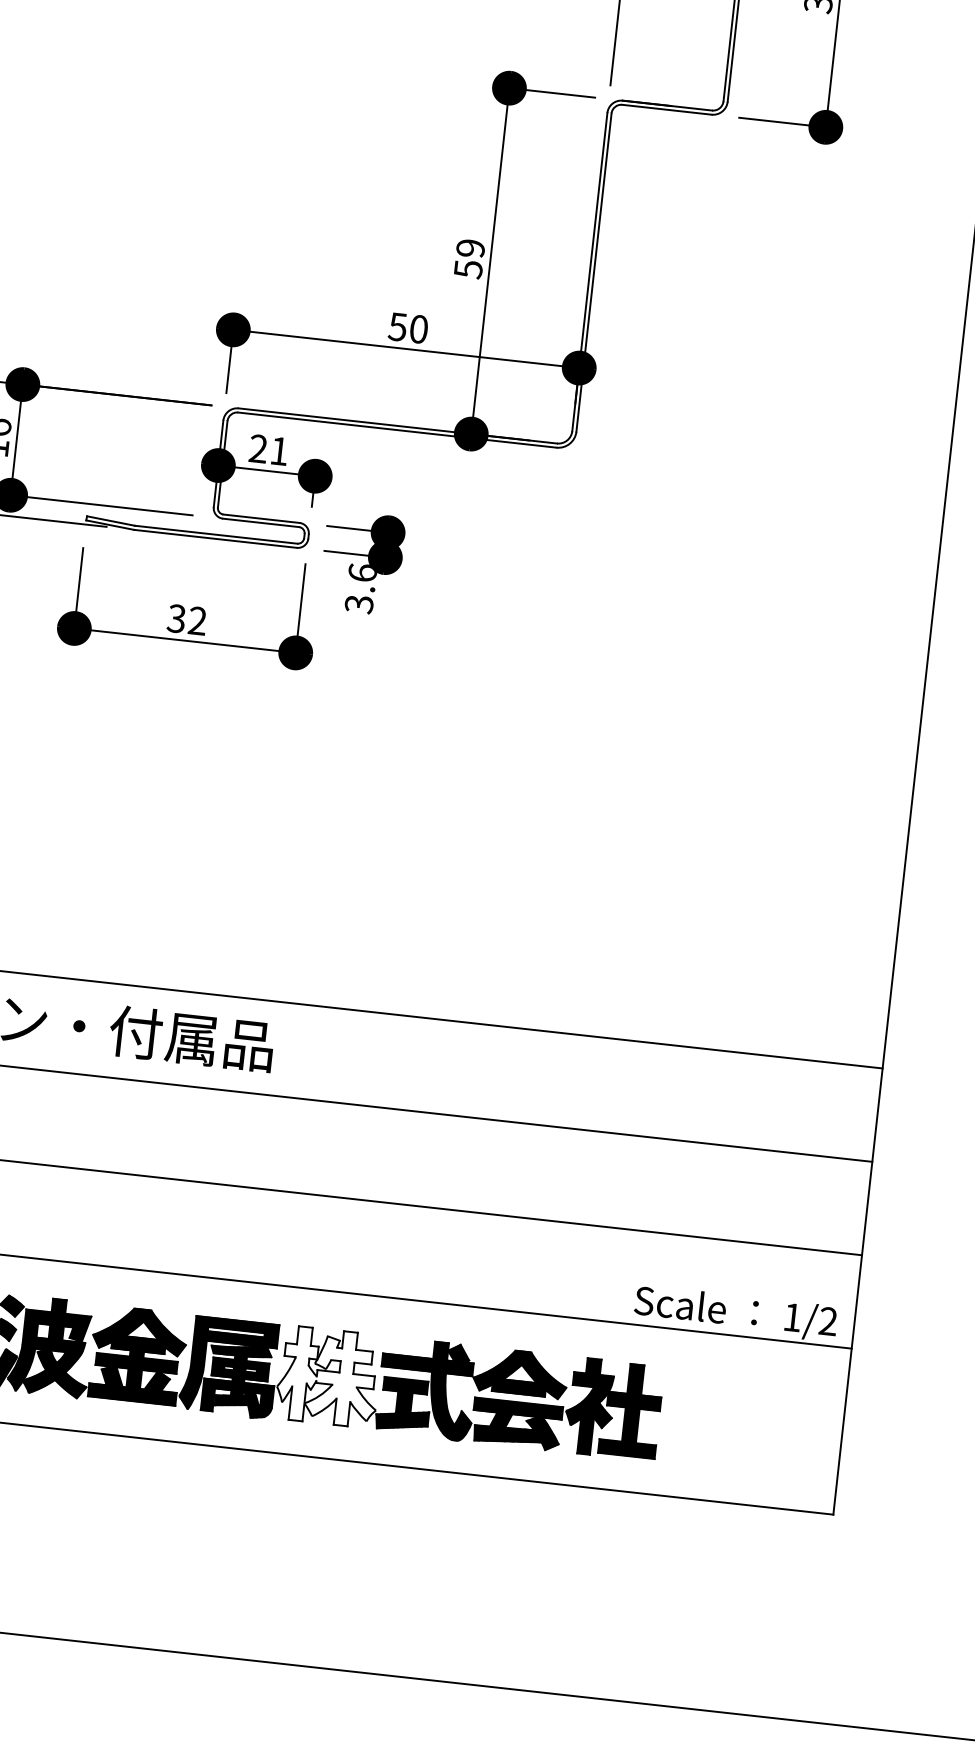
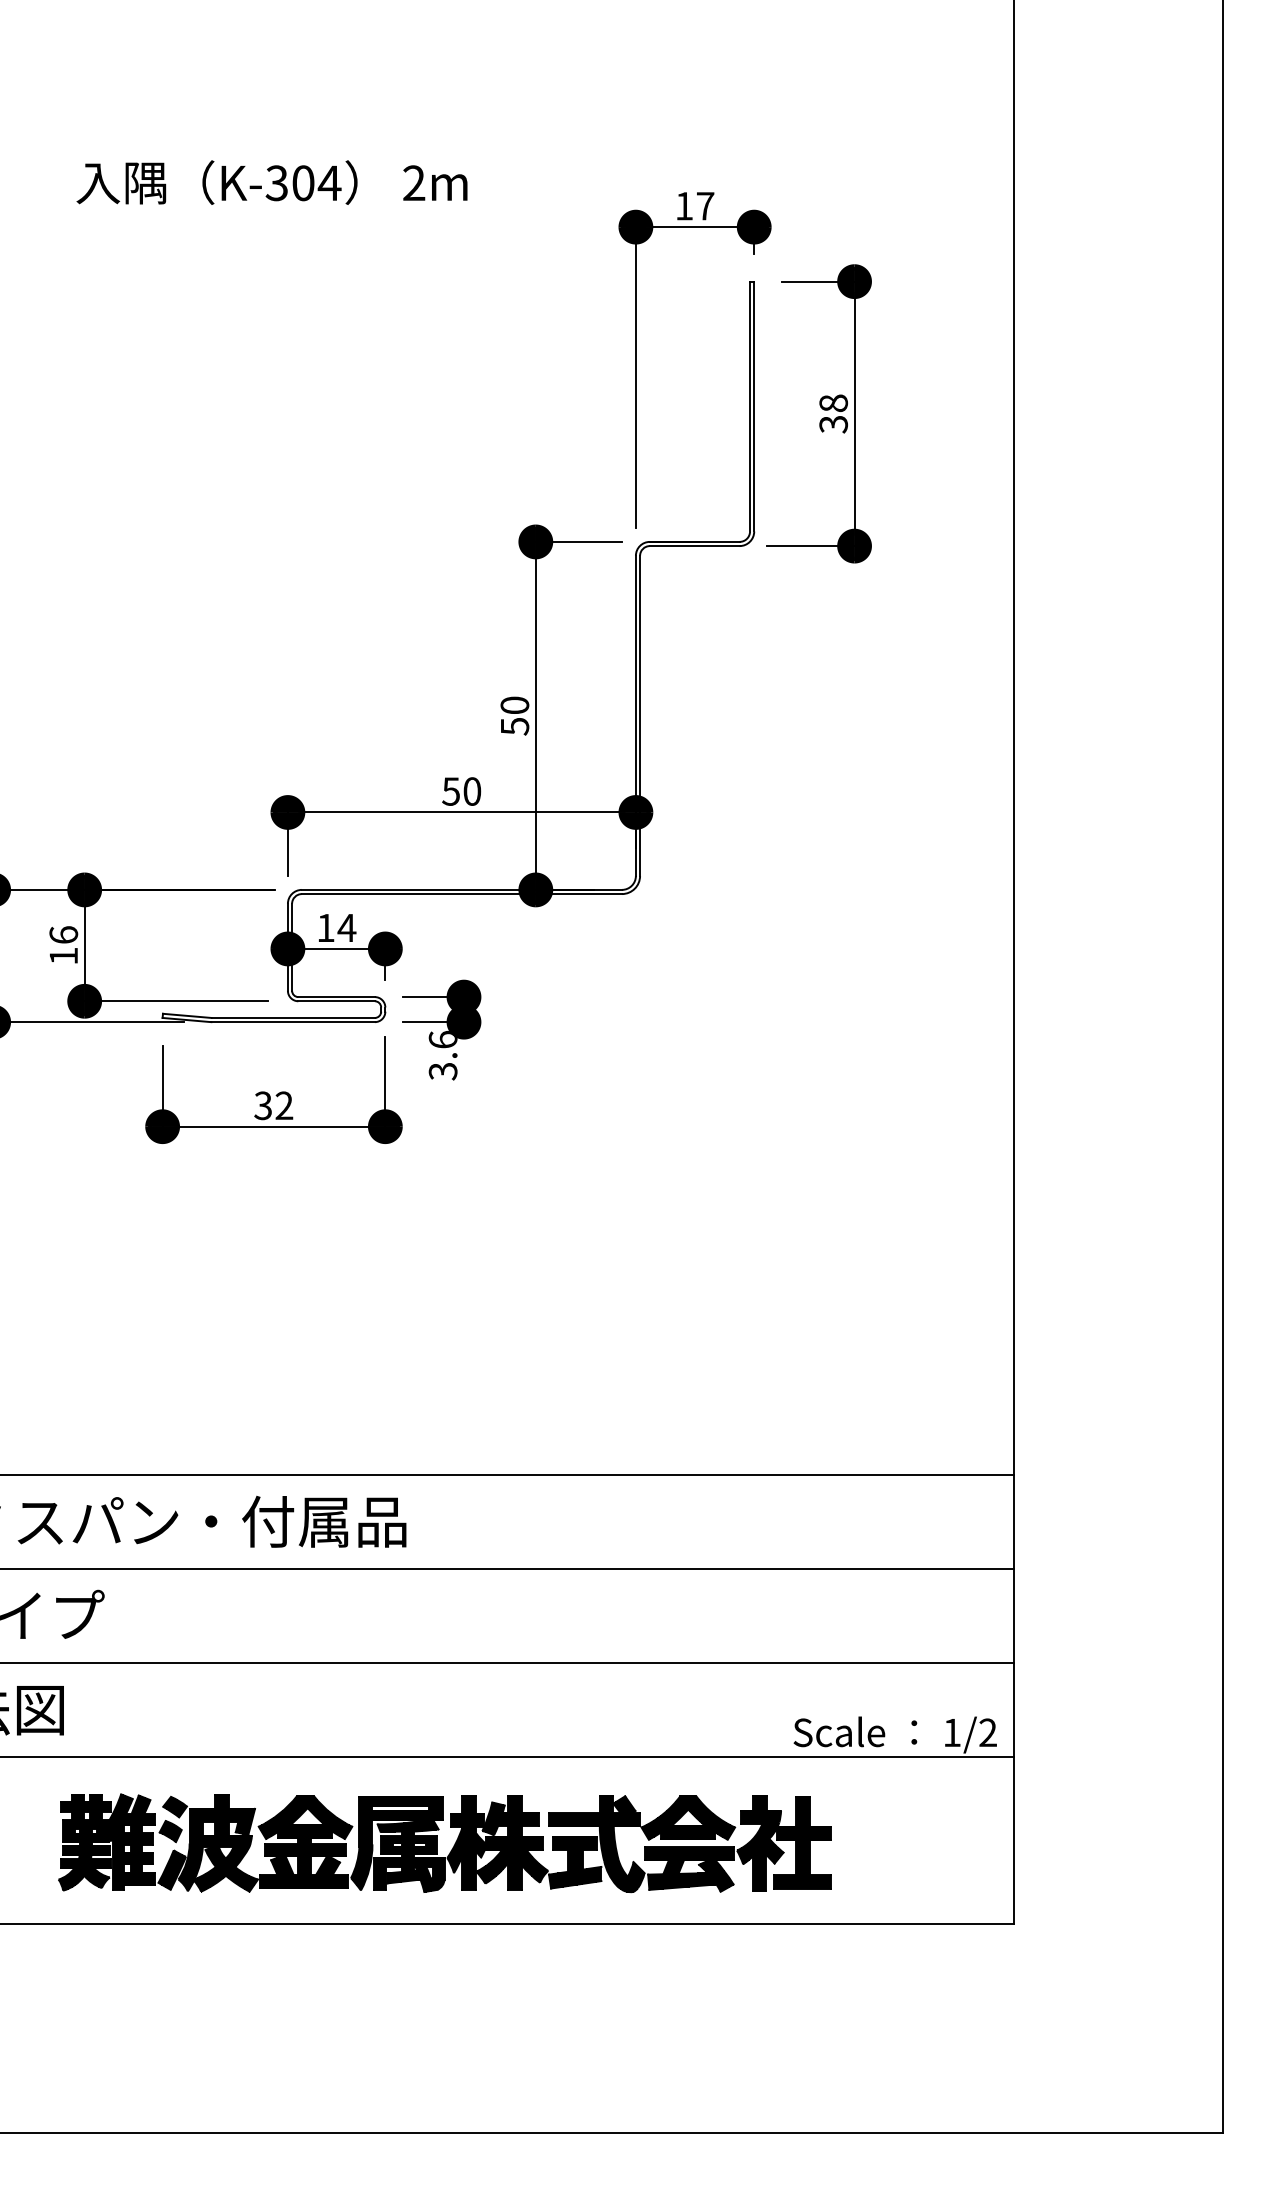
text: (470, 248) -> (514, 705), 59 -> 50
text: (269, 449) -> (336, 927), 21 -> 14
hatch: (328, 1376) -> (497, 1842), added

